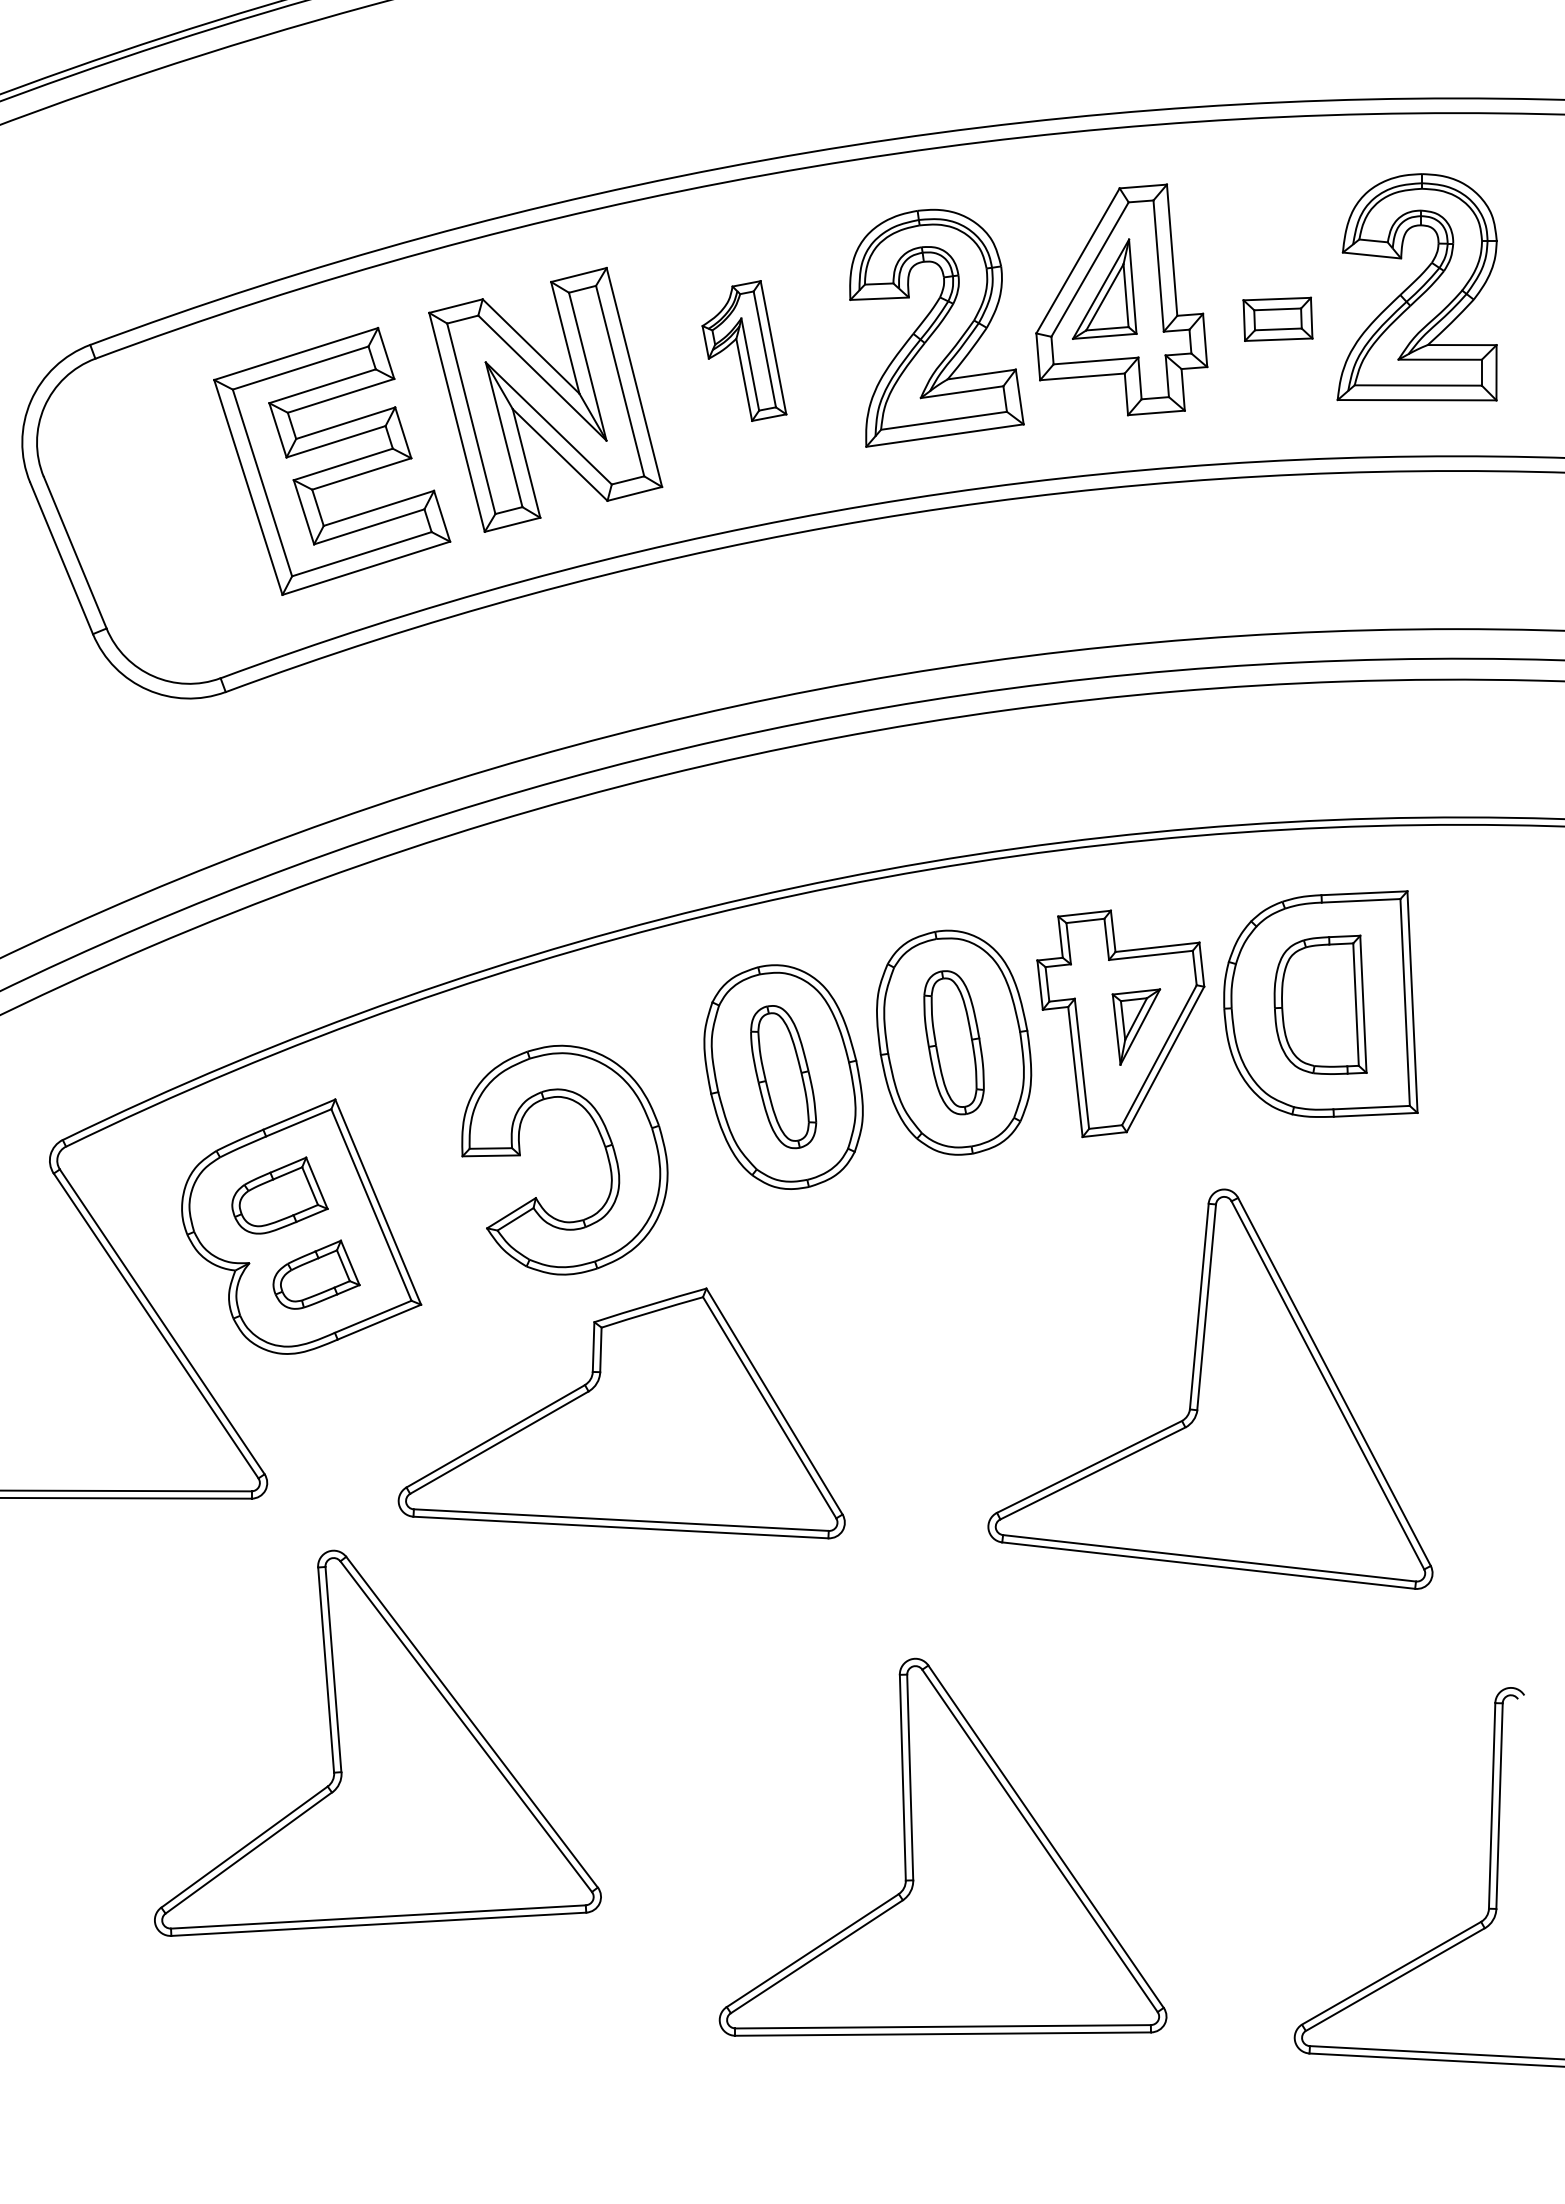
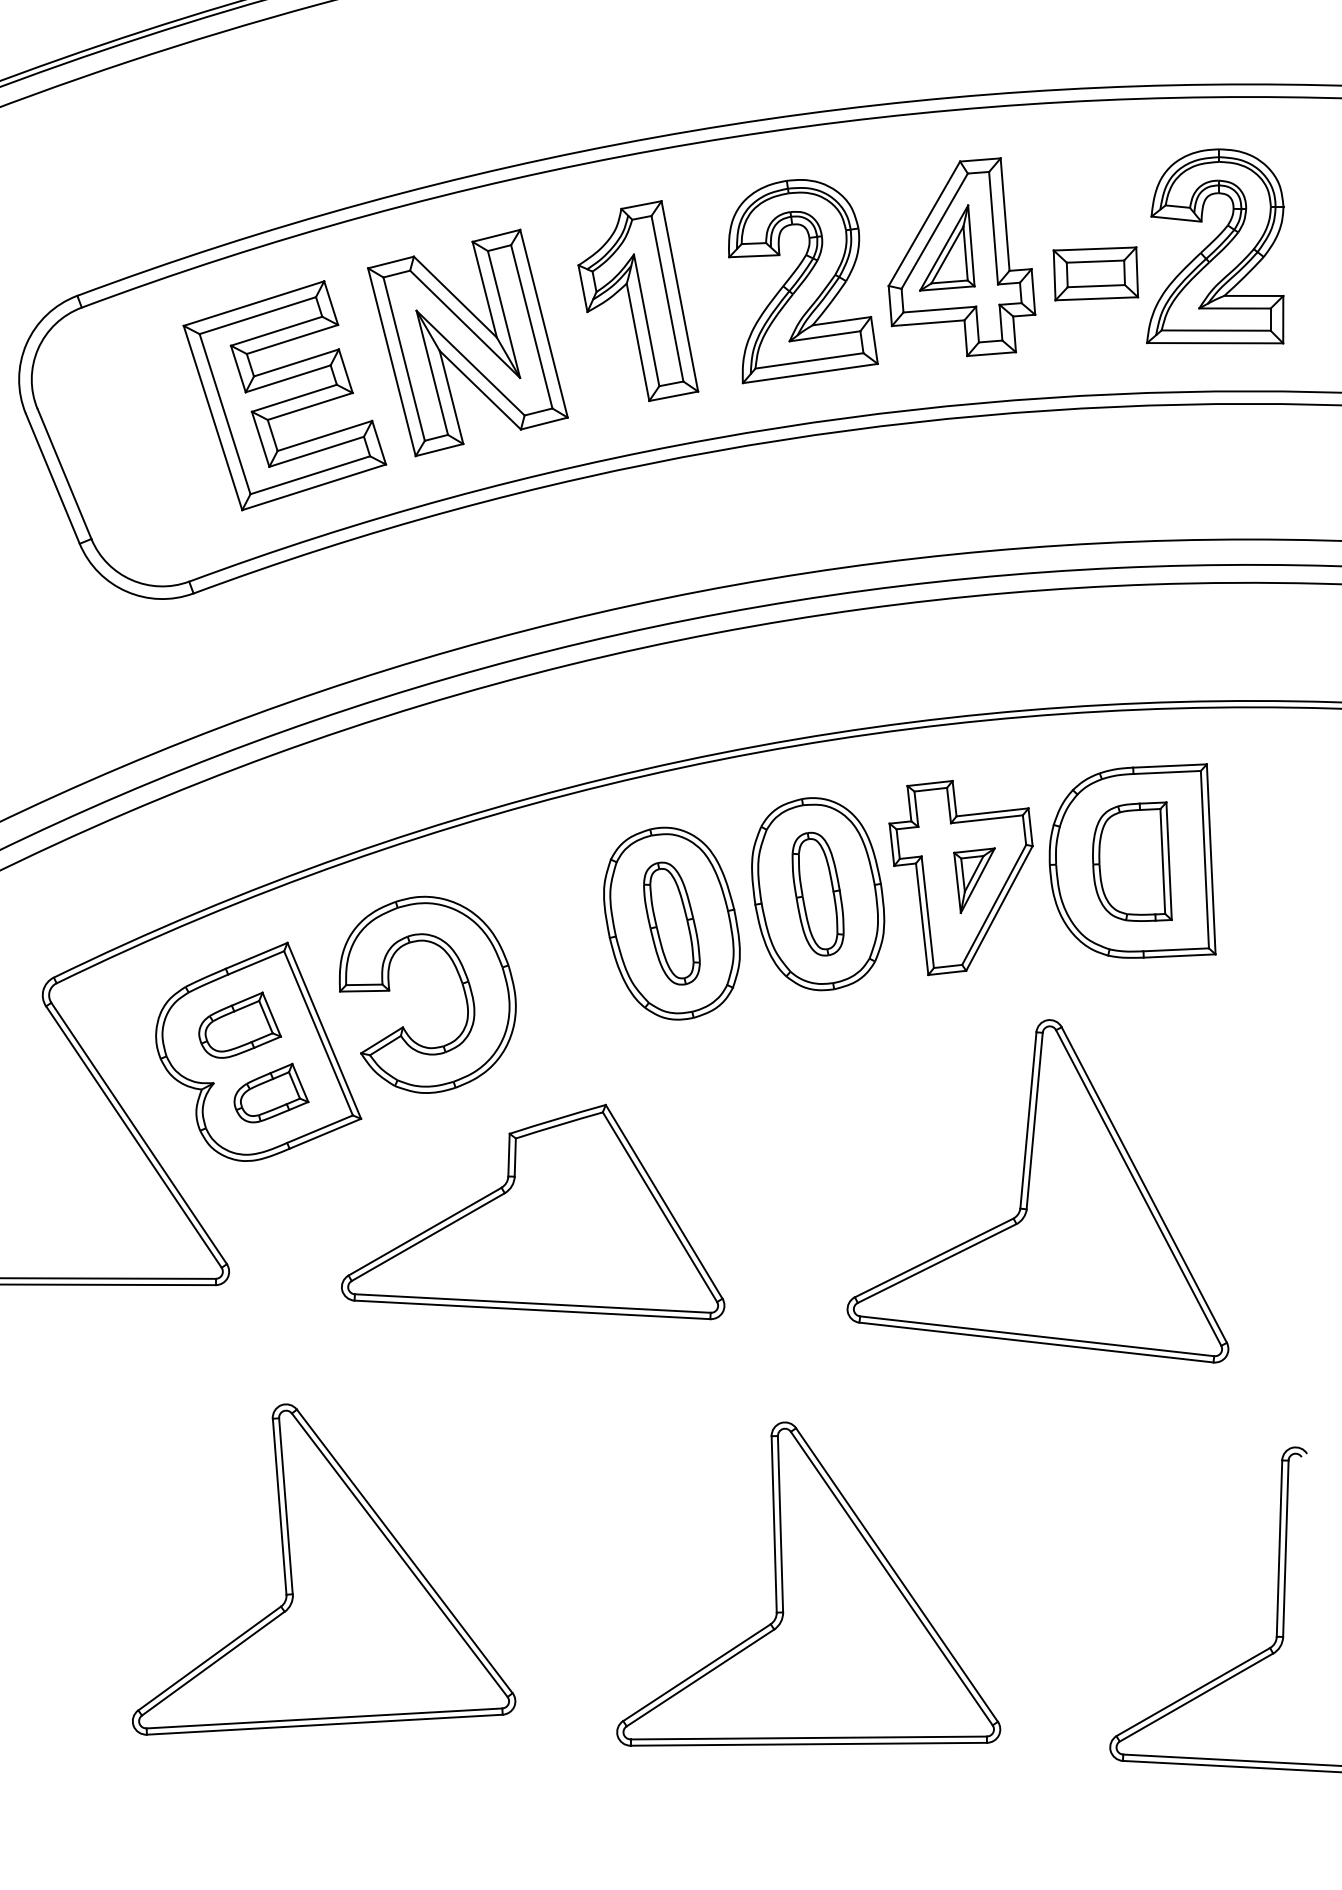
part: (1277, 319) -> (1095, 274), size x1.43
part: (744, 350) -> (638, 300), size x1.67
part: (603, 1145) -> (460, 982), moved
part: (377, 1742) -> (323, 1568), moved

